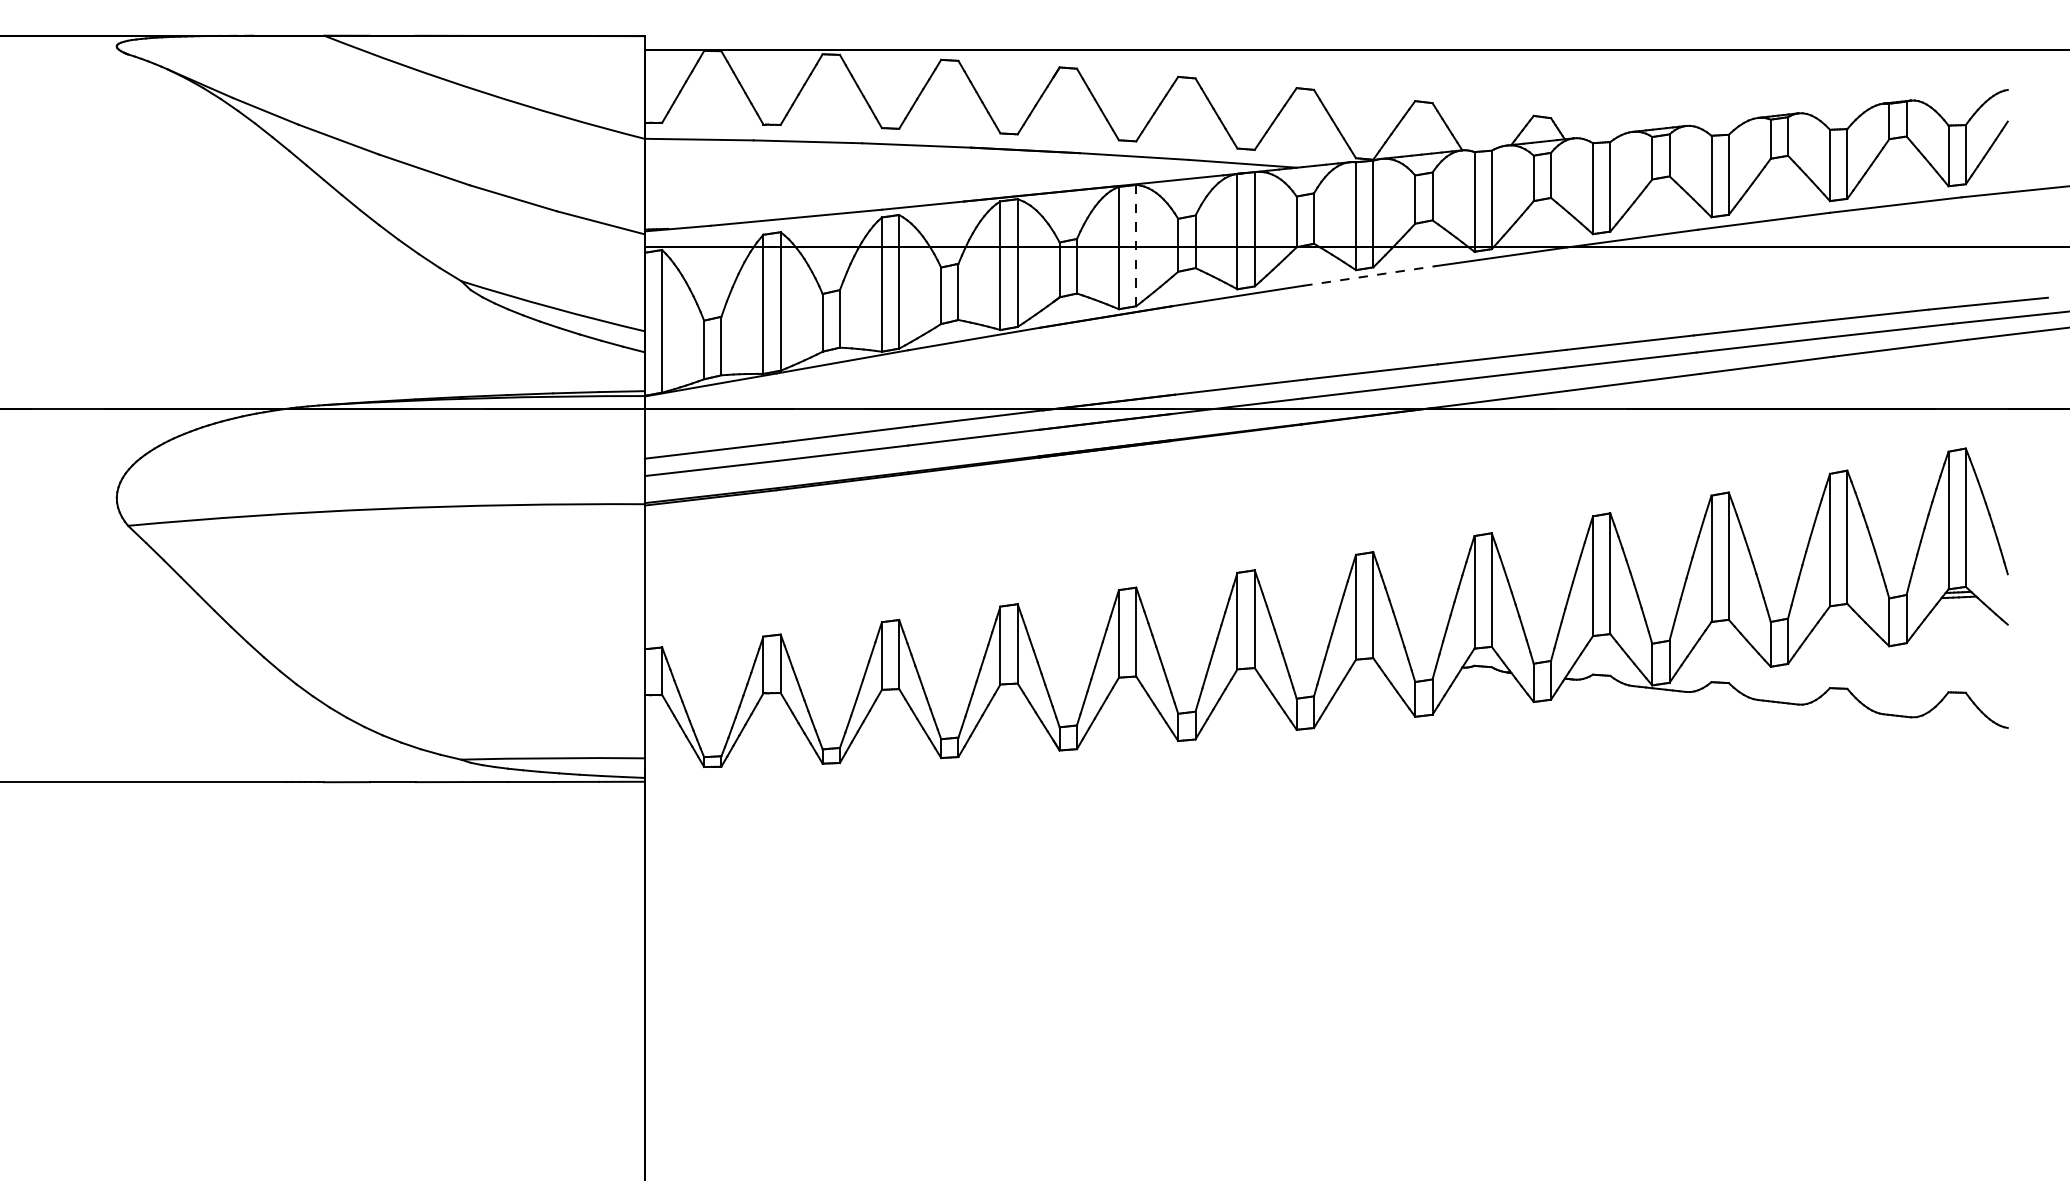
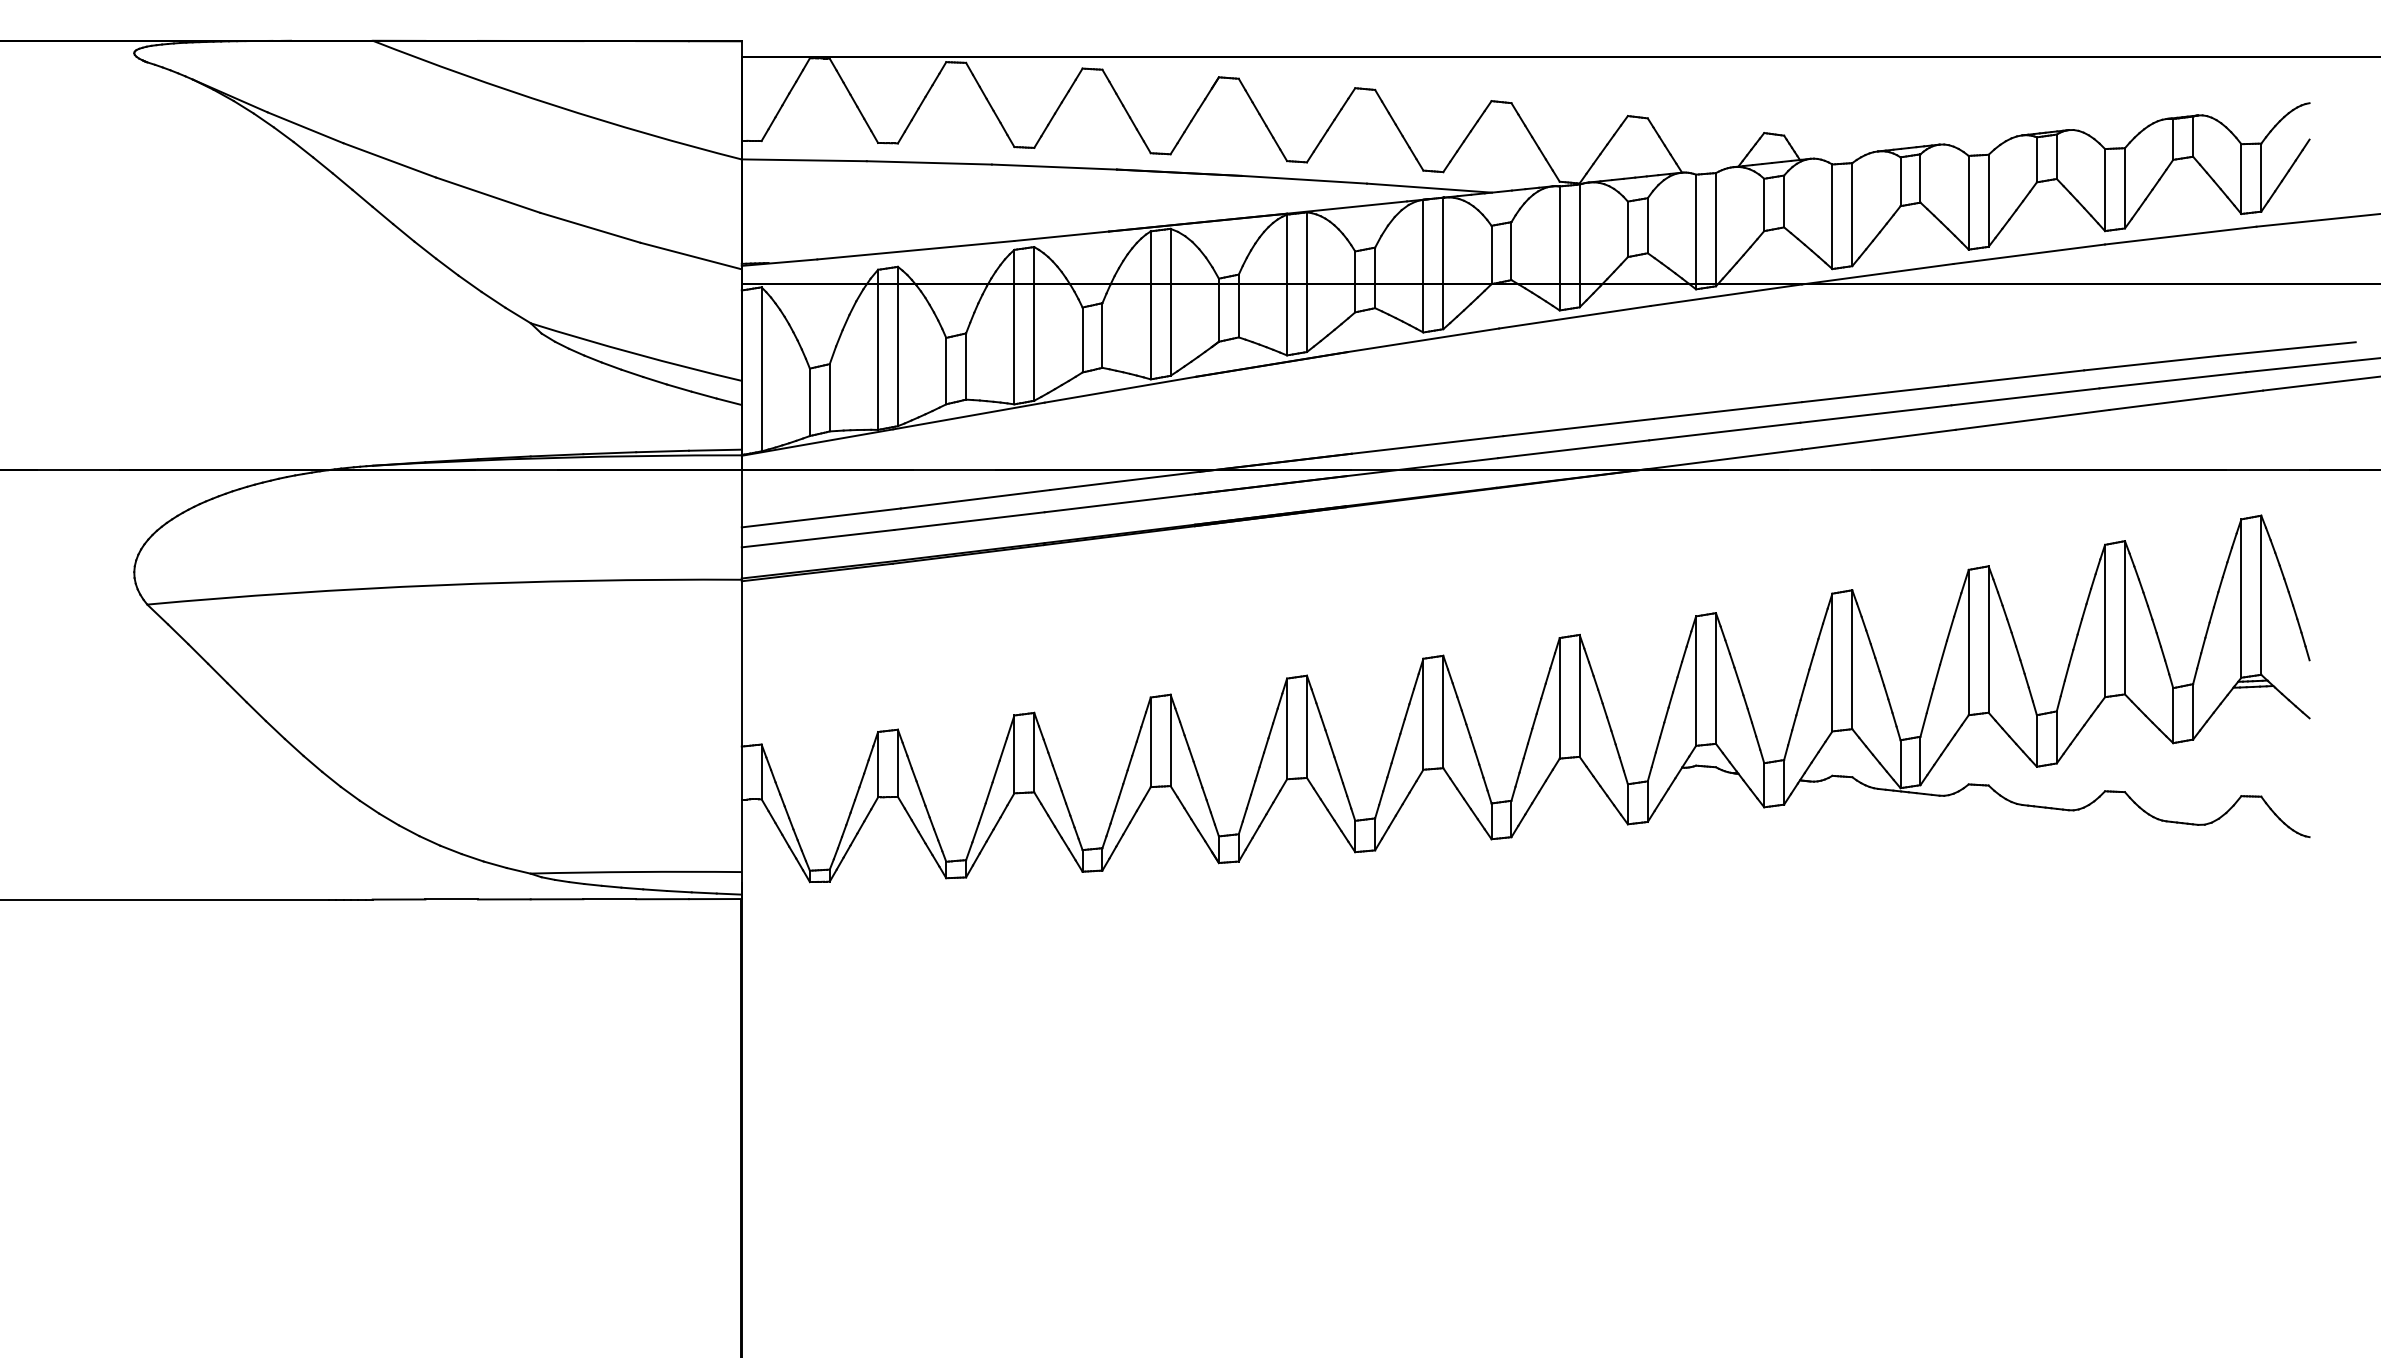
line: (1135, 245) -> (1306, 282), dashed -> solid
line: (1368, 276) -> (1574, 317), dashed -> solid

